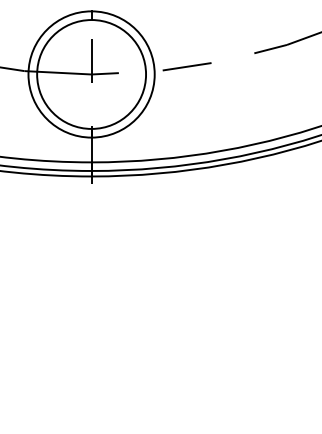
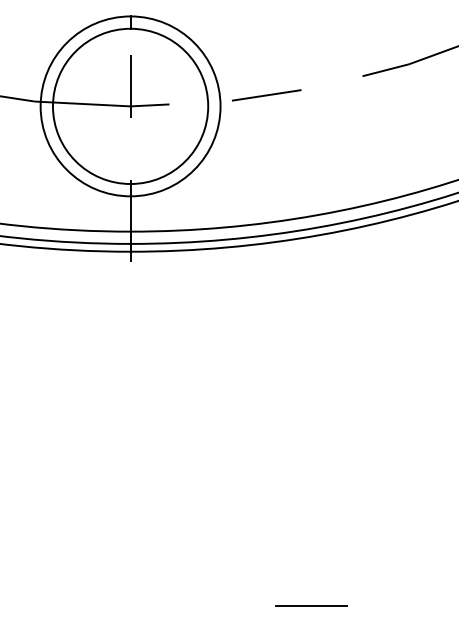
line: (218, 424) -> (311, 605), added

